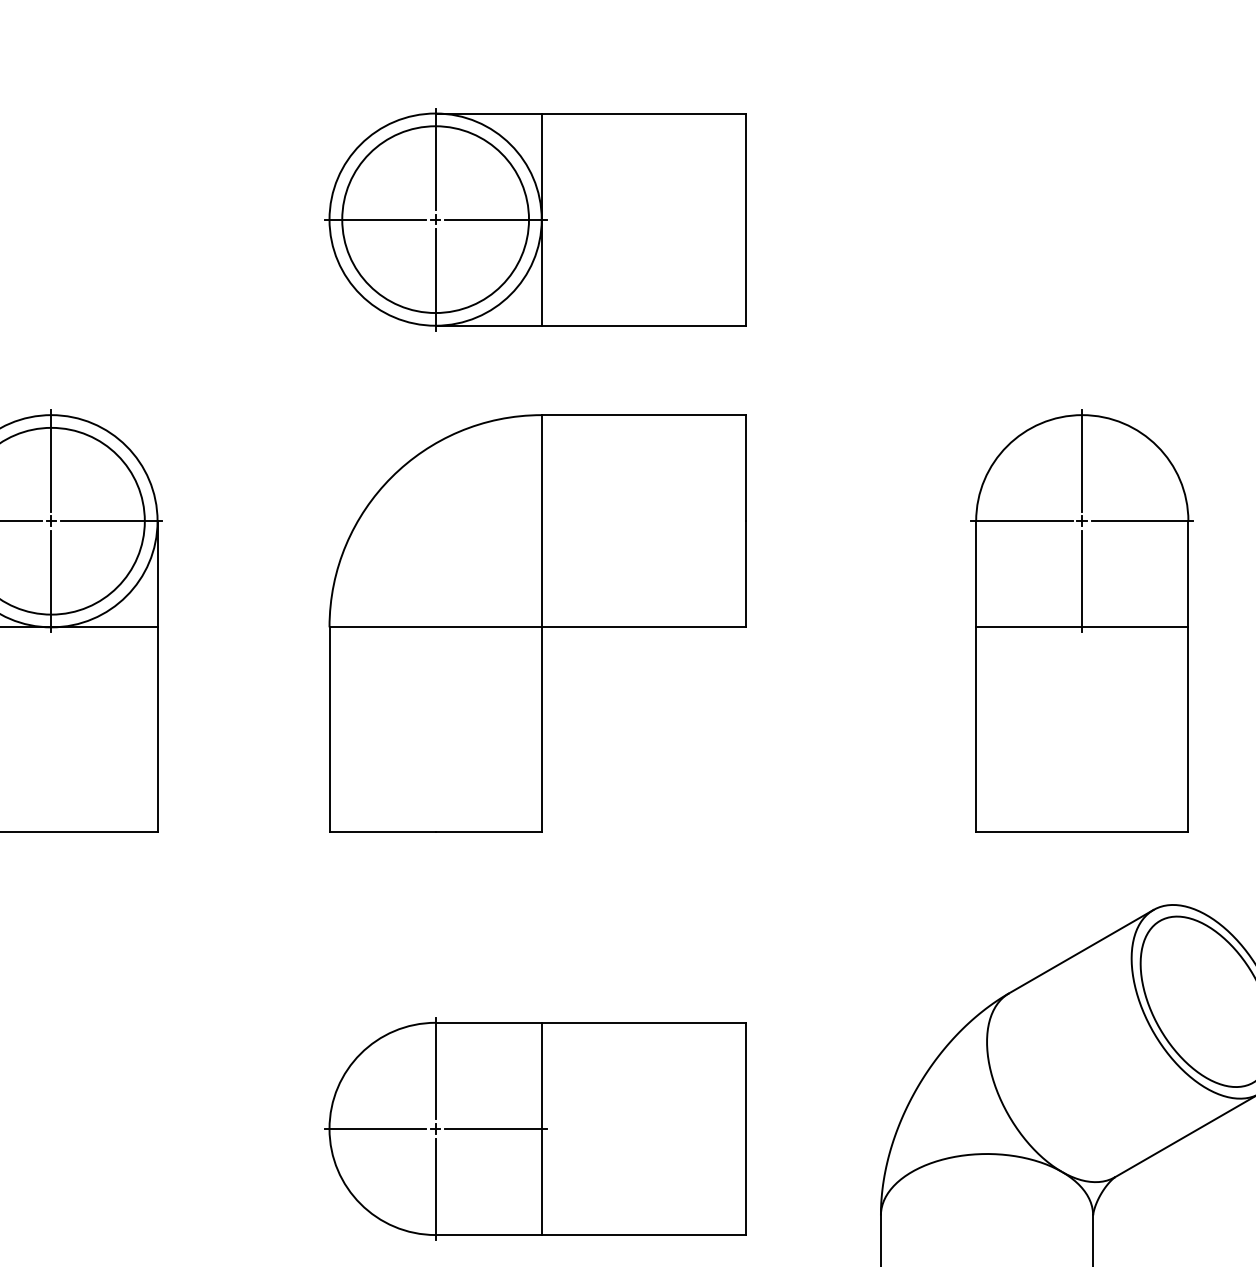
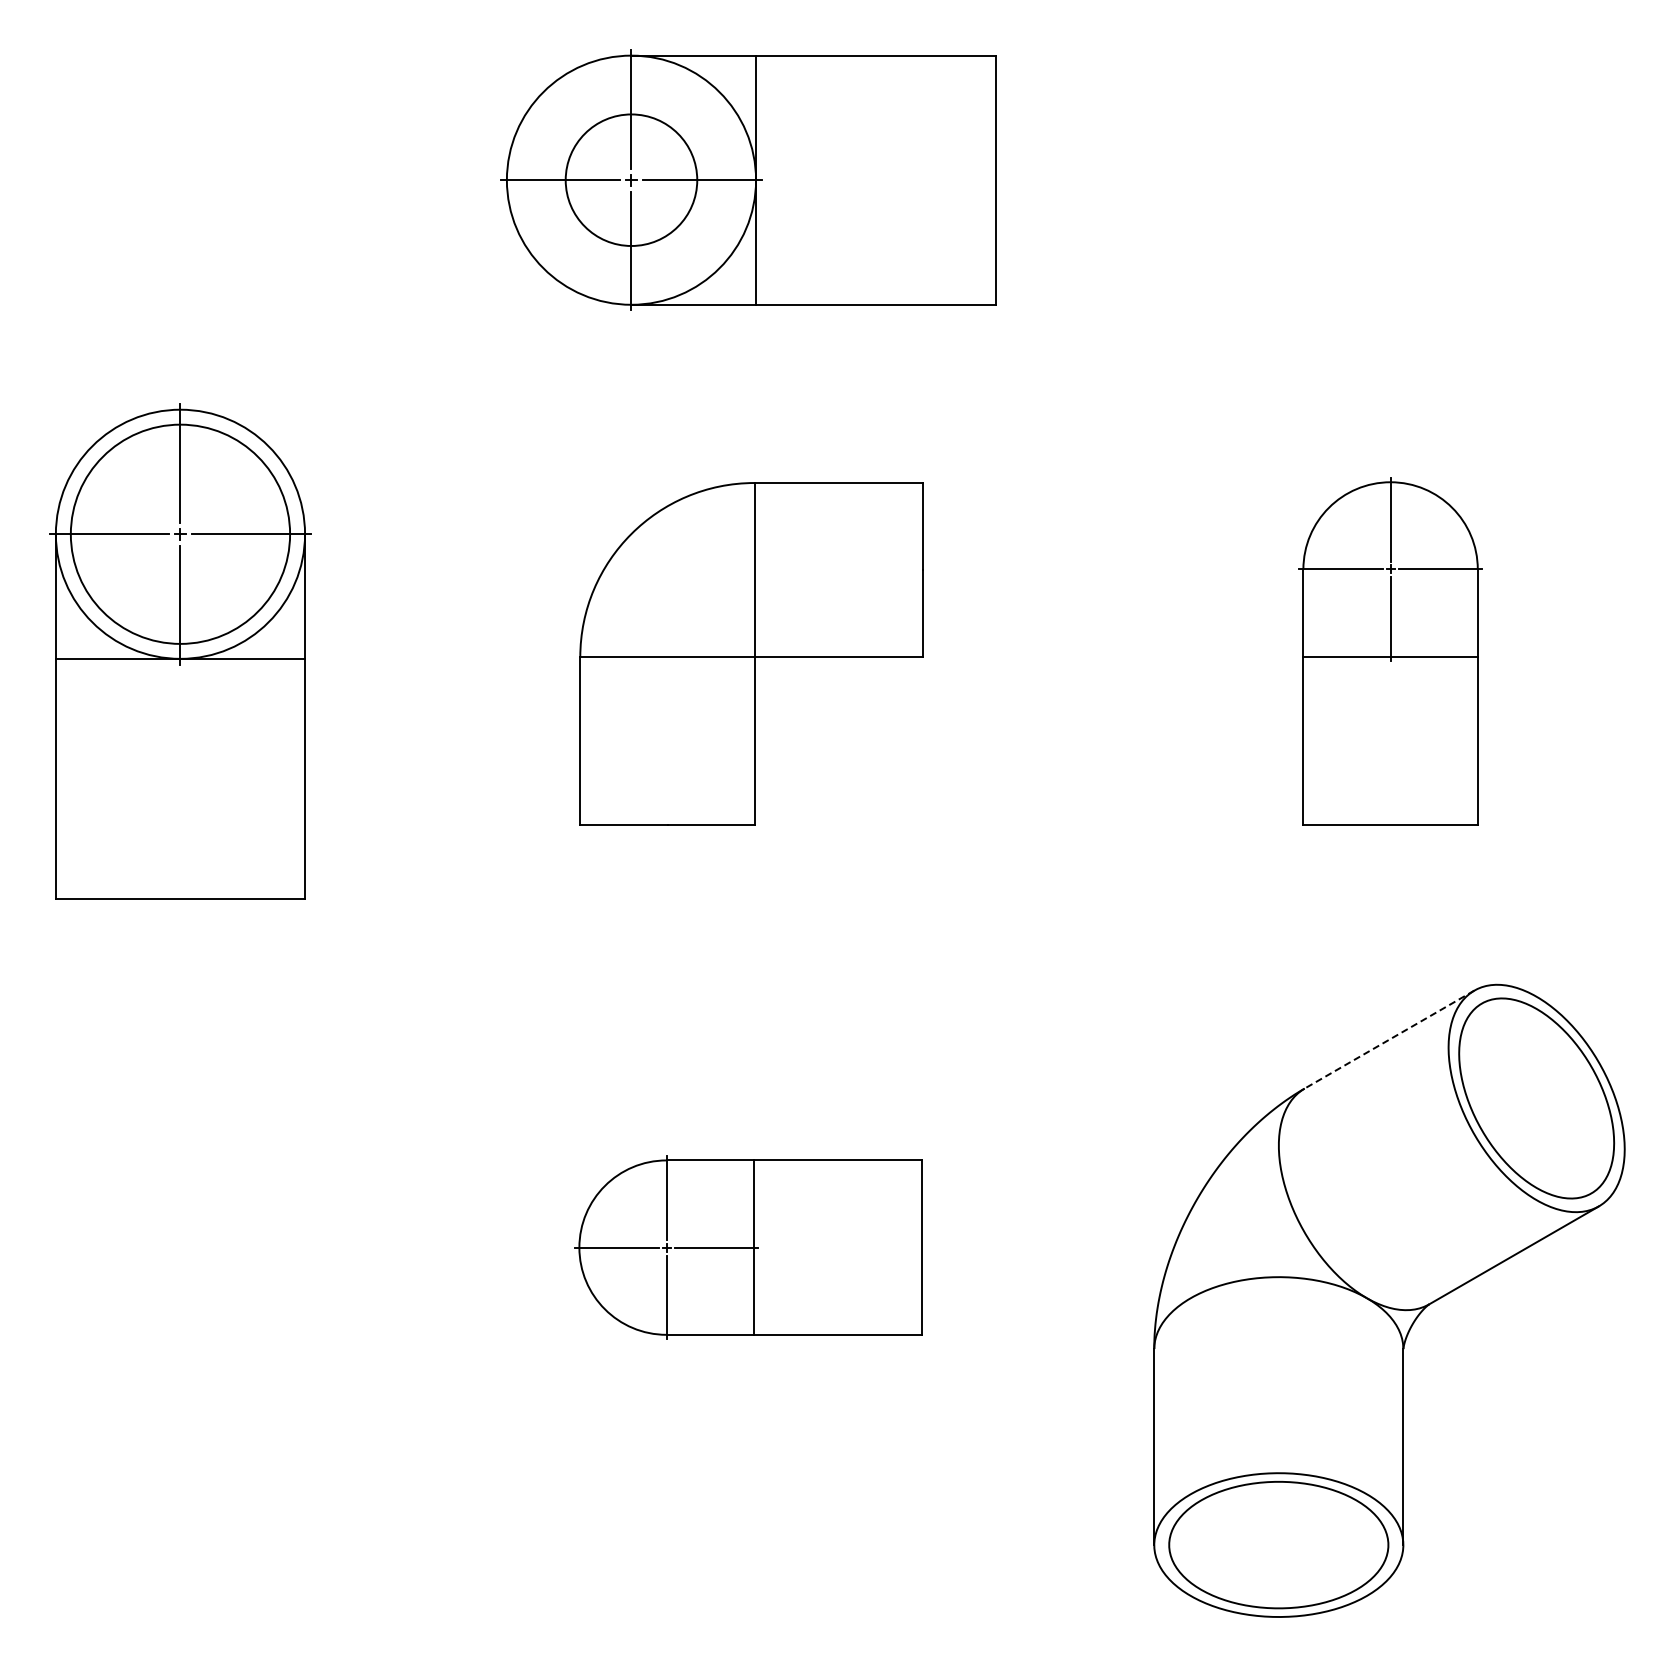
circle: (435, 219) -> (631, 179), size x0.6
part: (1082, 621) -> (1390, 651), size x0.7
part: (537, 622) -> (751, 653), size x0.7
line: (1081, 951) -> (1389, 1039), solid -> dashed
part: (535, 1128) -> (748, 1247), size x0.7

